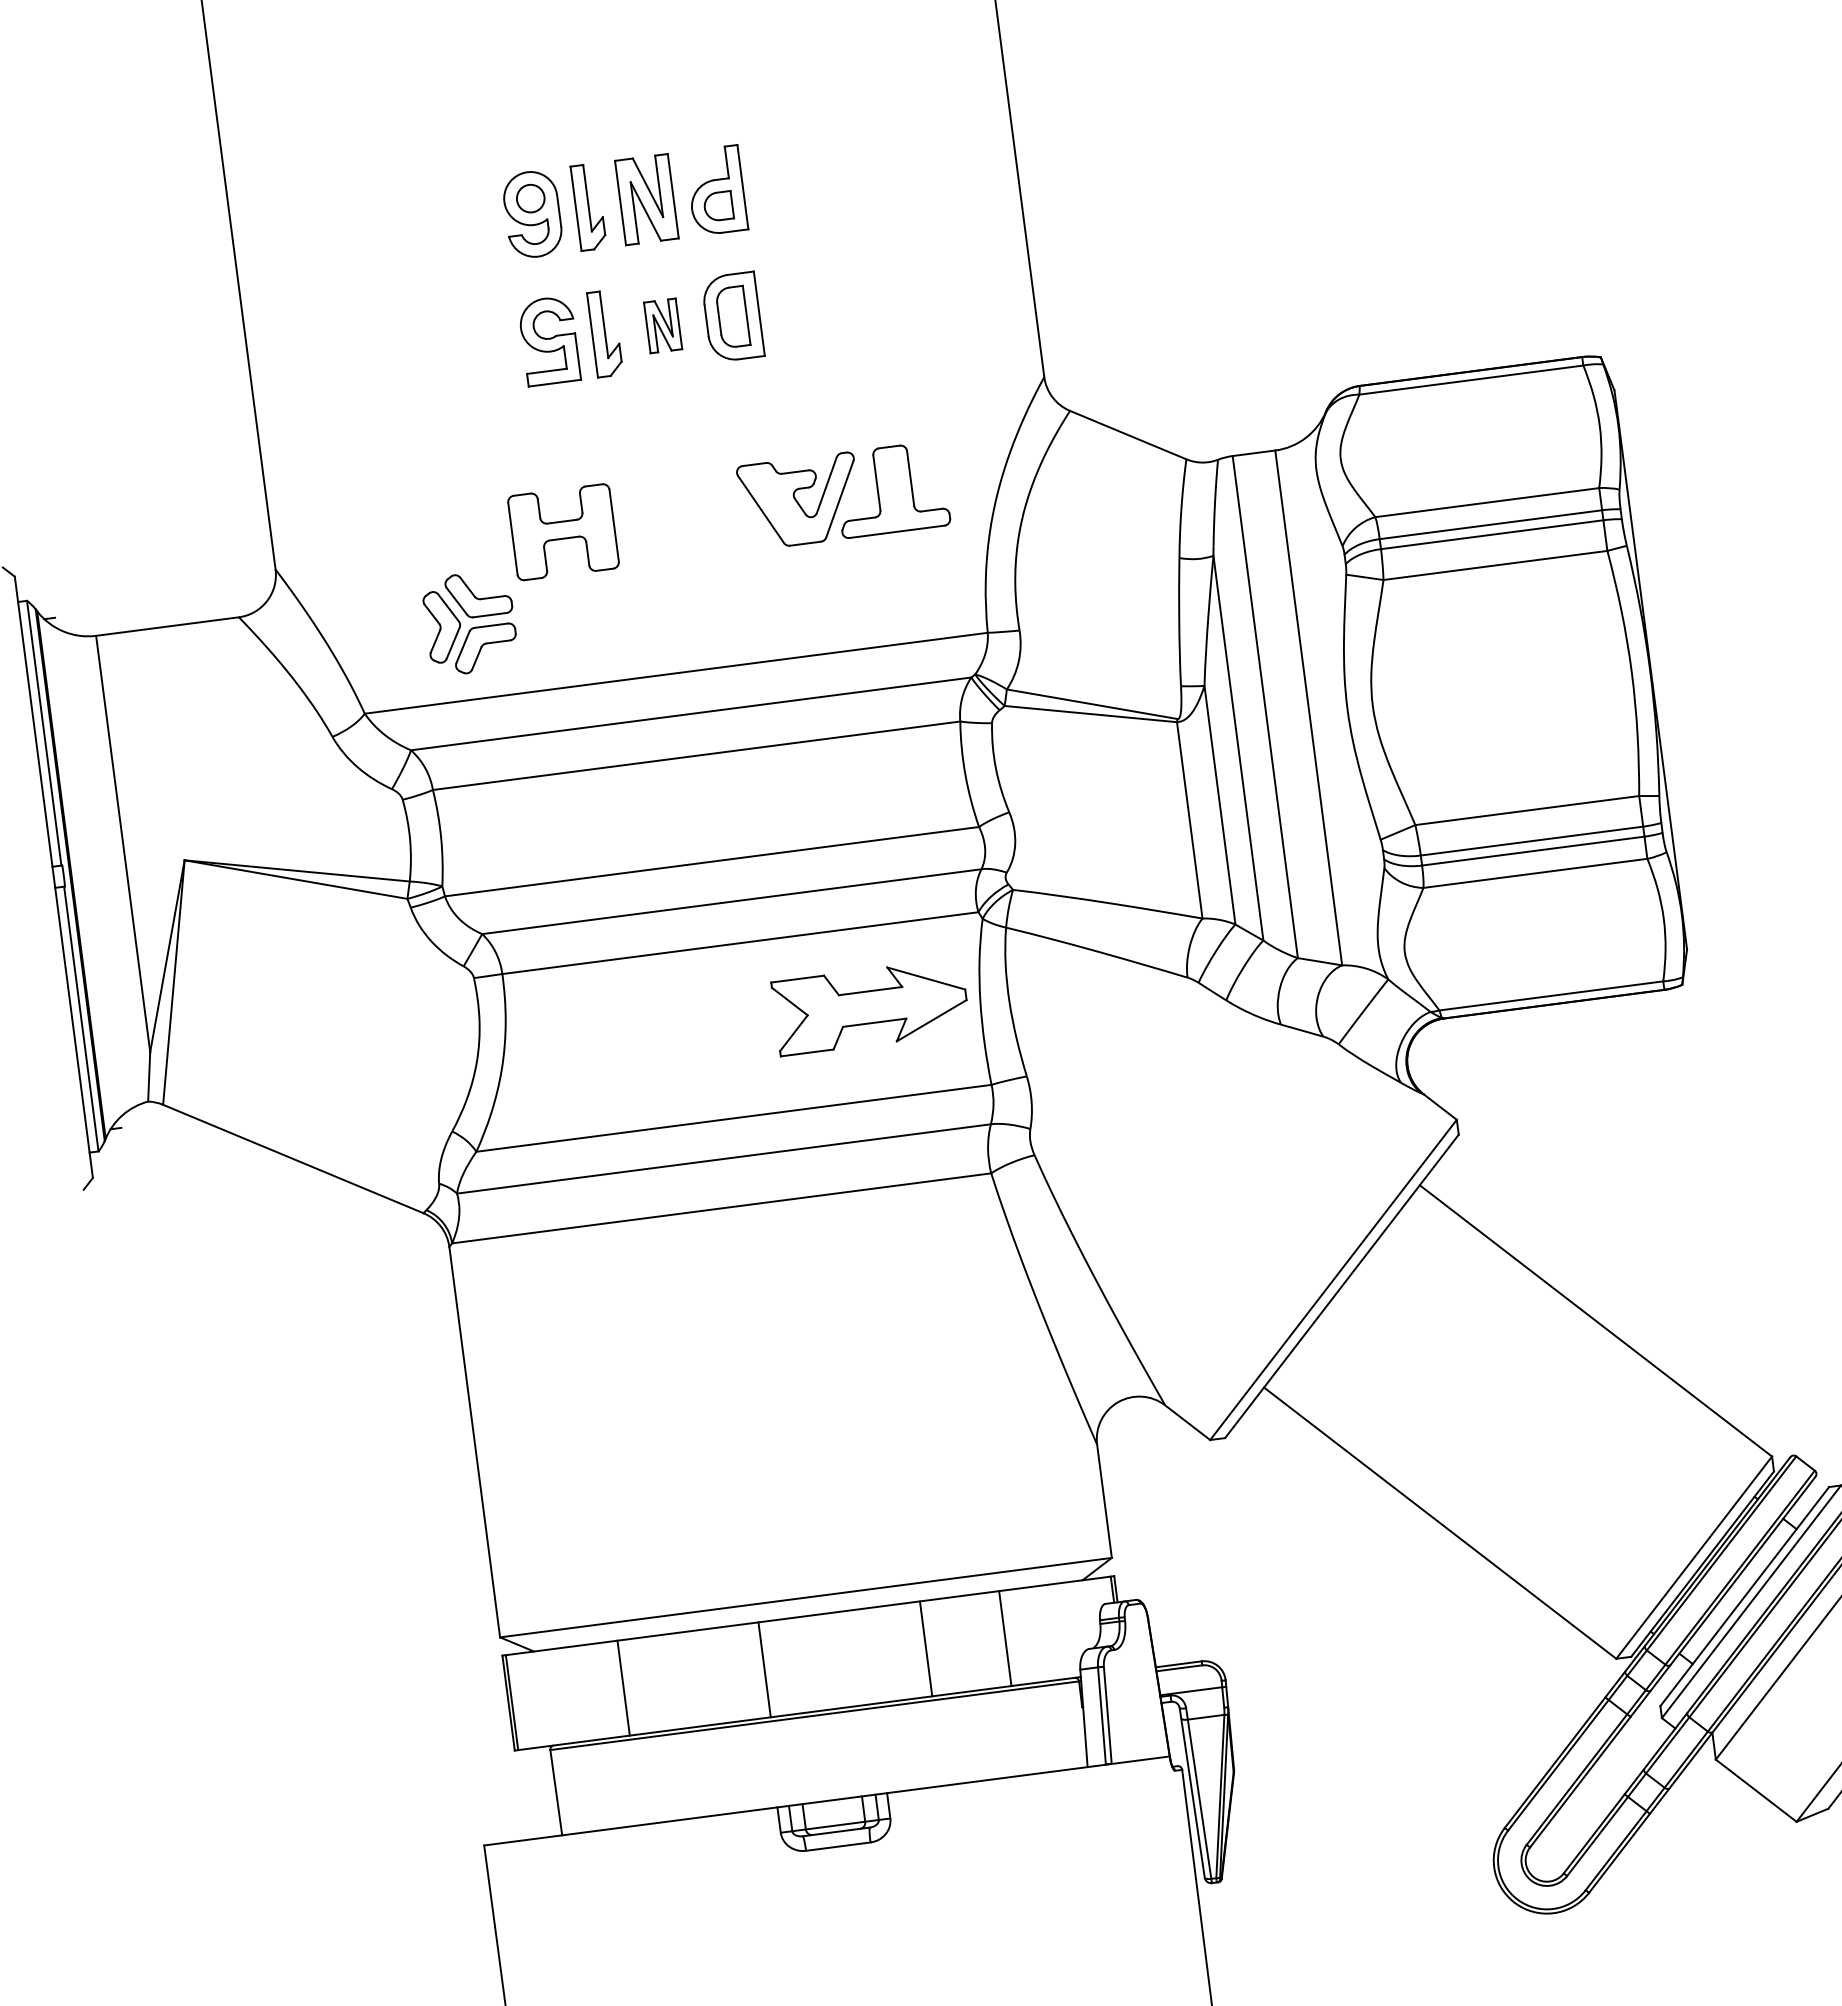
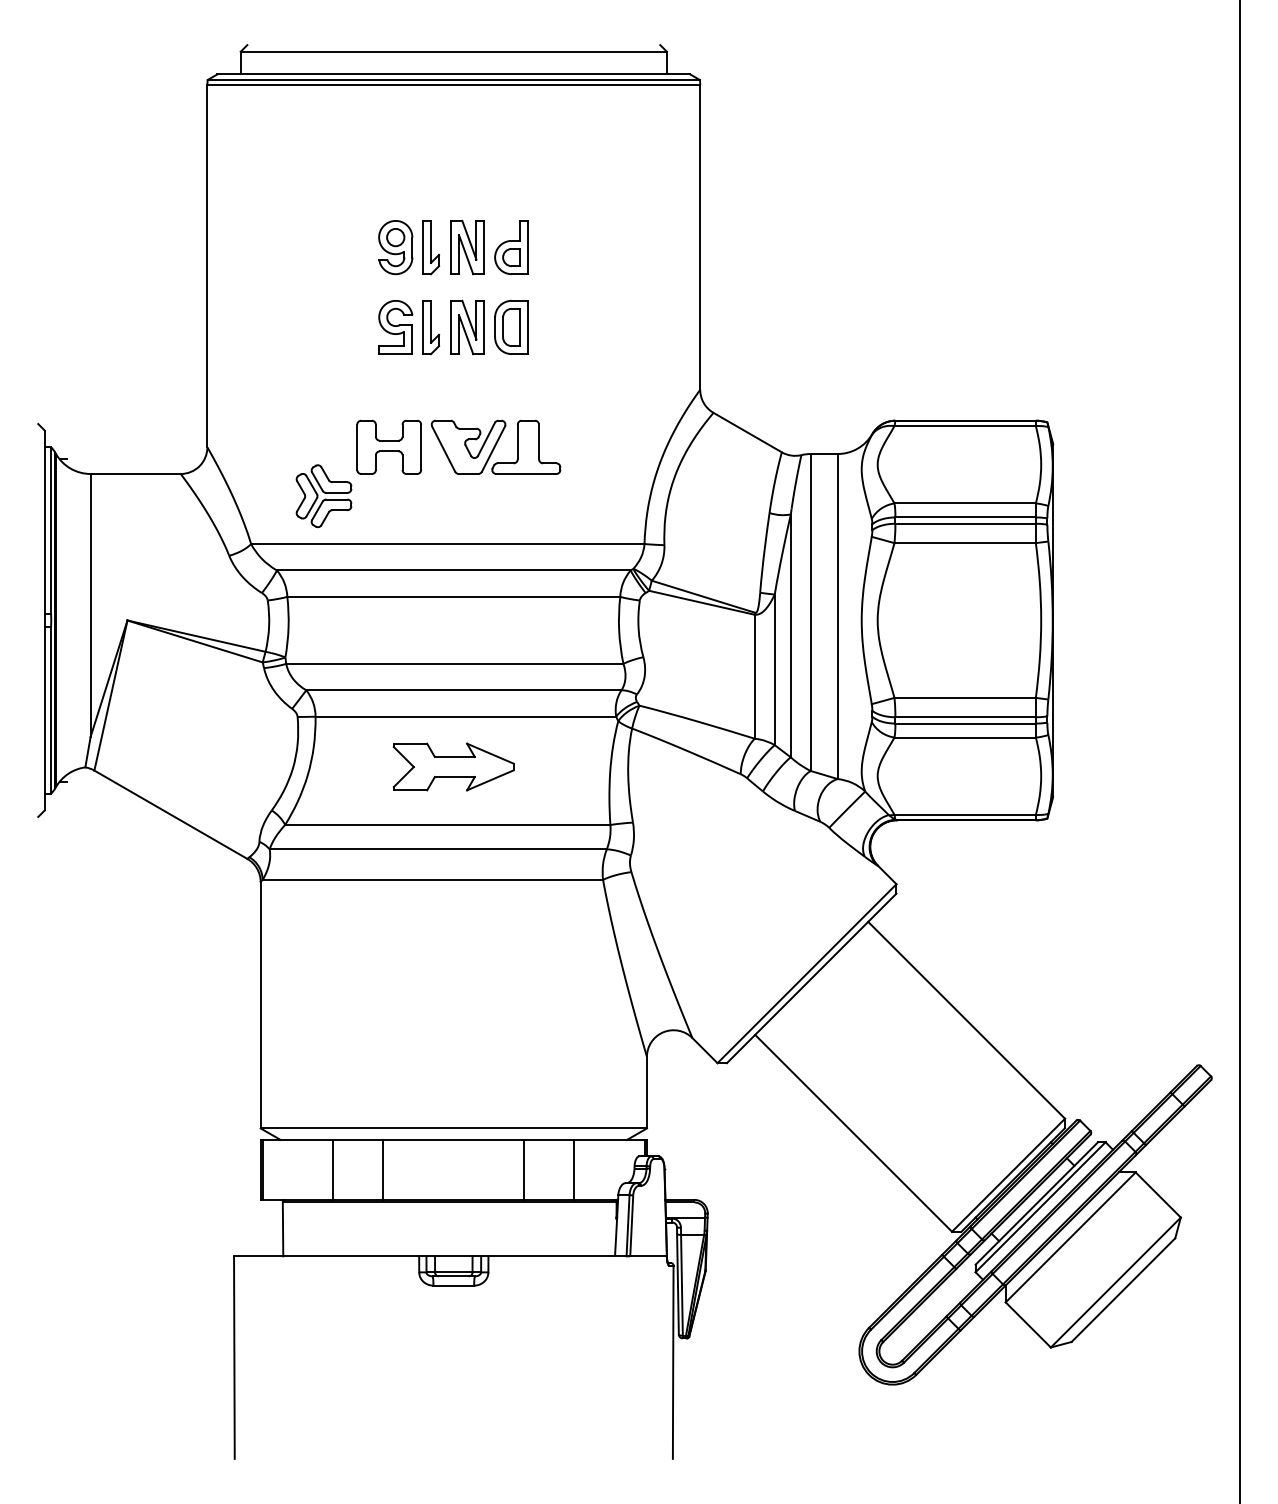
part: (662, 324) -> (467, 326), size x1.67
part: (842, 494) -> (495, 446), moved
part: (870, 1006) -> (453, 766), moved
line: (764, 1669) -> (383, 1169), moved

